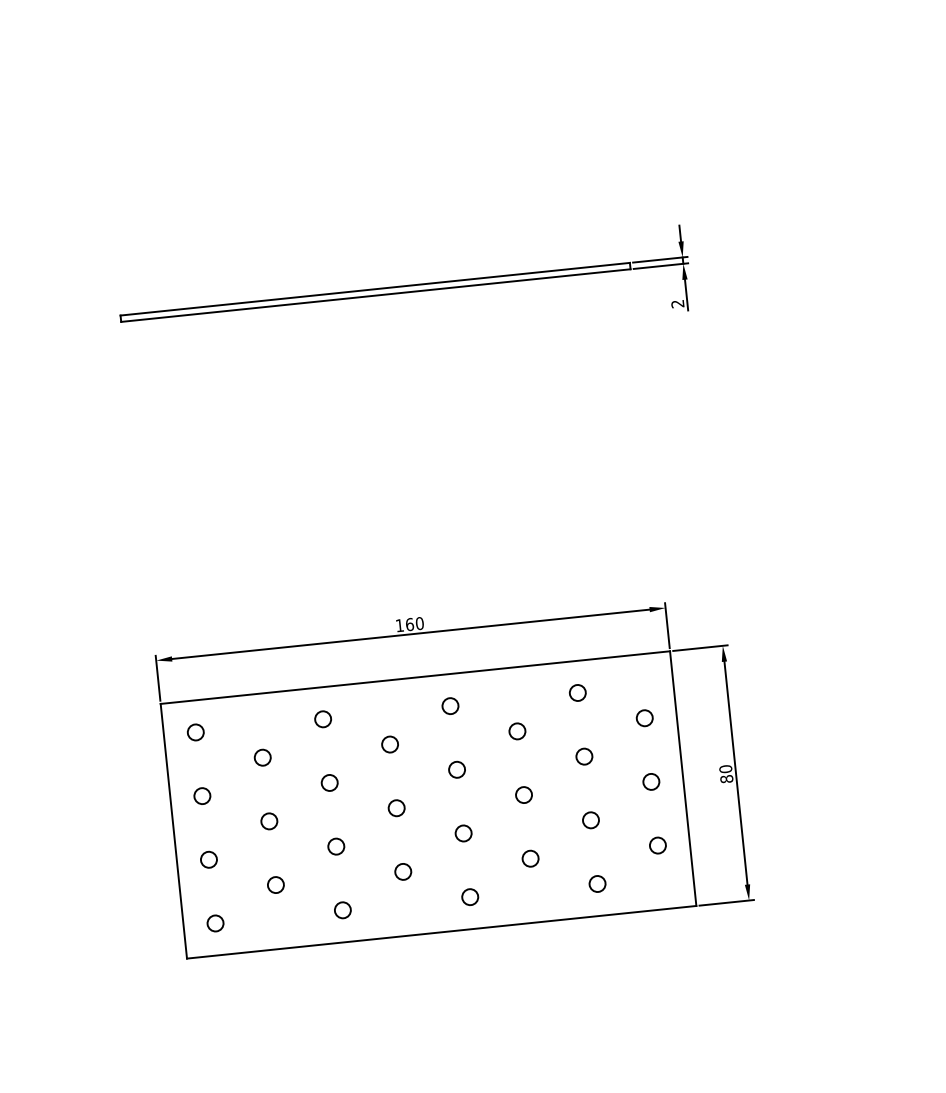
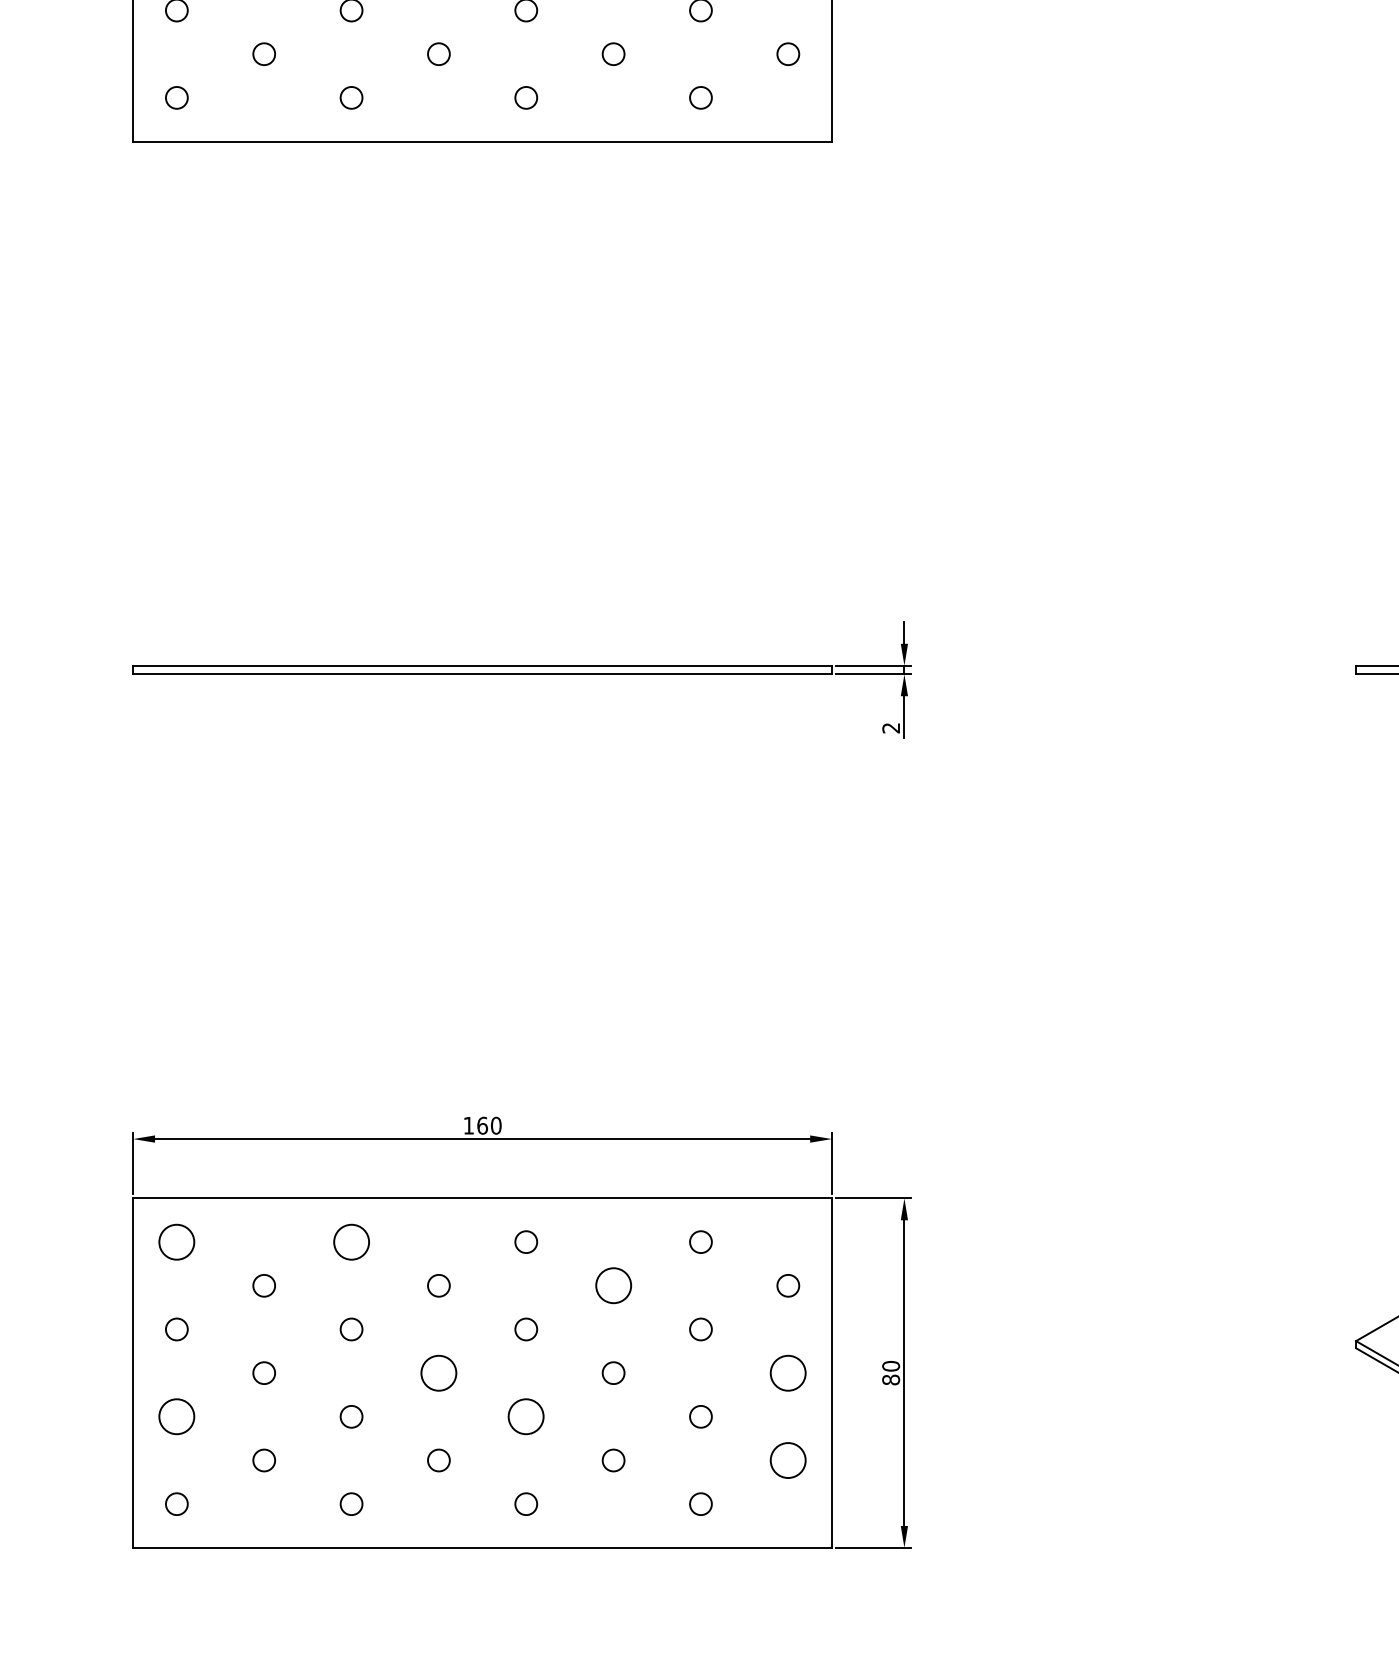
circle: (323, 718) -> (351, 1241), size x1.6
circle: (517, 731) -> (613, 1285), size x1.6
circle: (195, 732) -> (176, 1241), size x1.6
circle: (651, 781) -> (788, 1372), size x1.6
circle: (396, 807) -> (438, 1372), size x1.6
circle: (463, 833) -> (526, 1416), size x1.6
circle: (658, 845) -> (788, 1460), size x1.6
circle: (208, 859) -> (176, 1416), size x1.6

